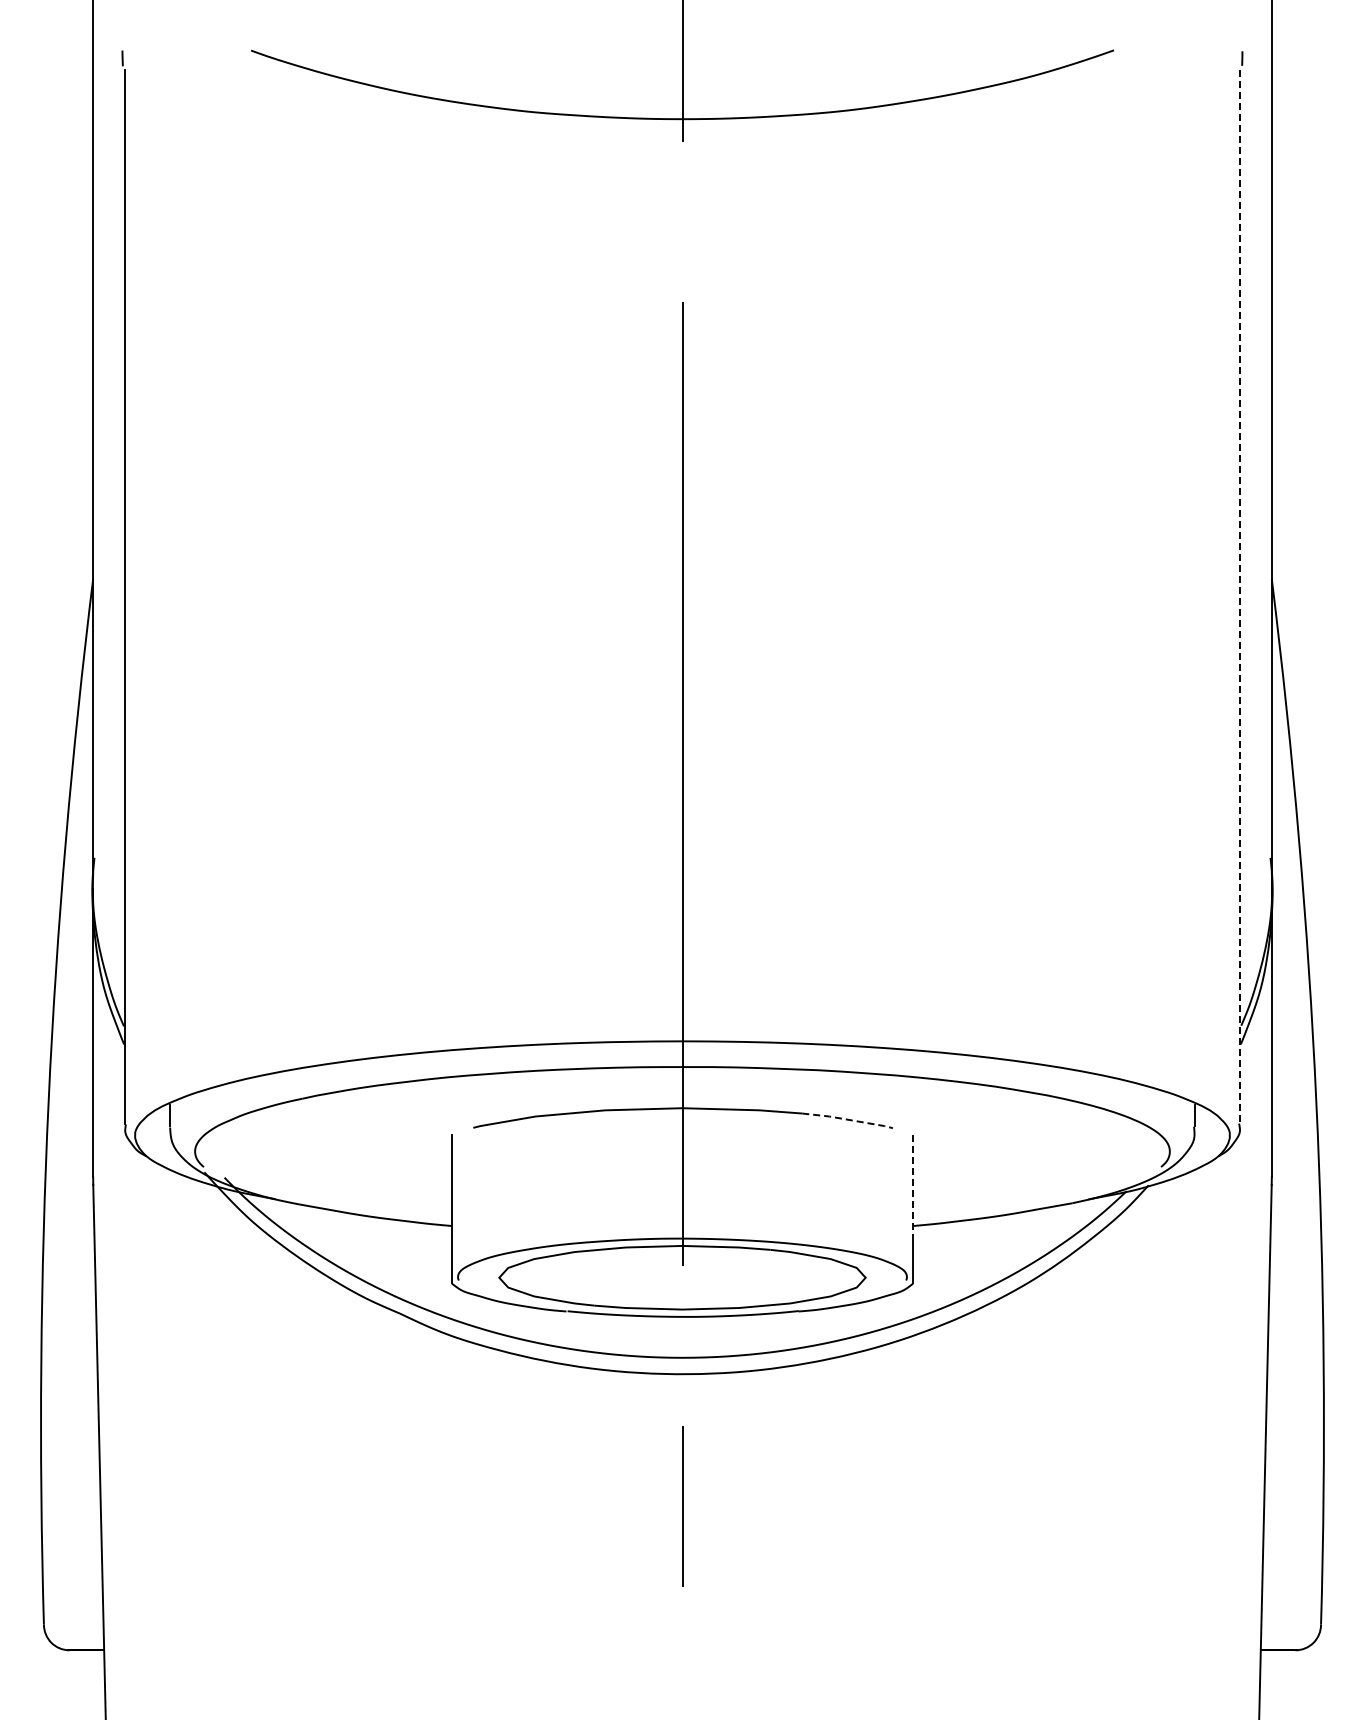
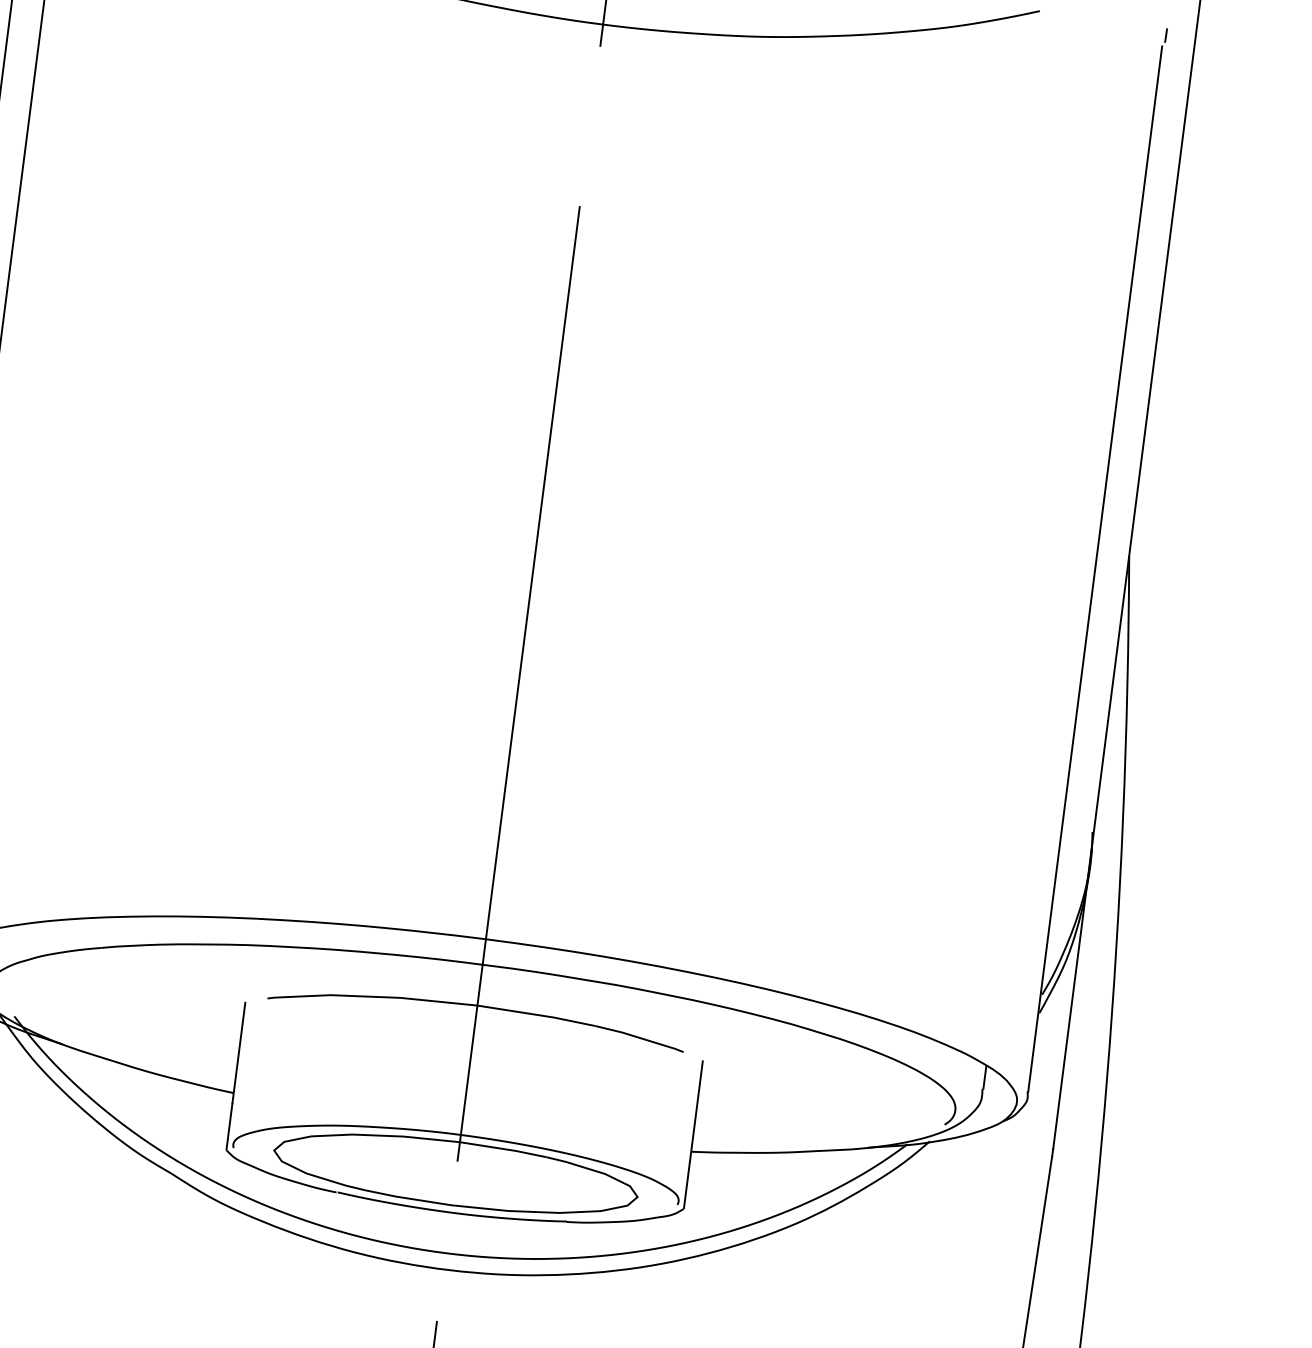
line: (1239, 597) -> (1094, 569), dashed -> solid
line: (847, 1119) -> (639, 1037), dashed -> solid
line: (913, 1185) -> (696, 1111), dashed -> solid

